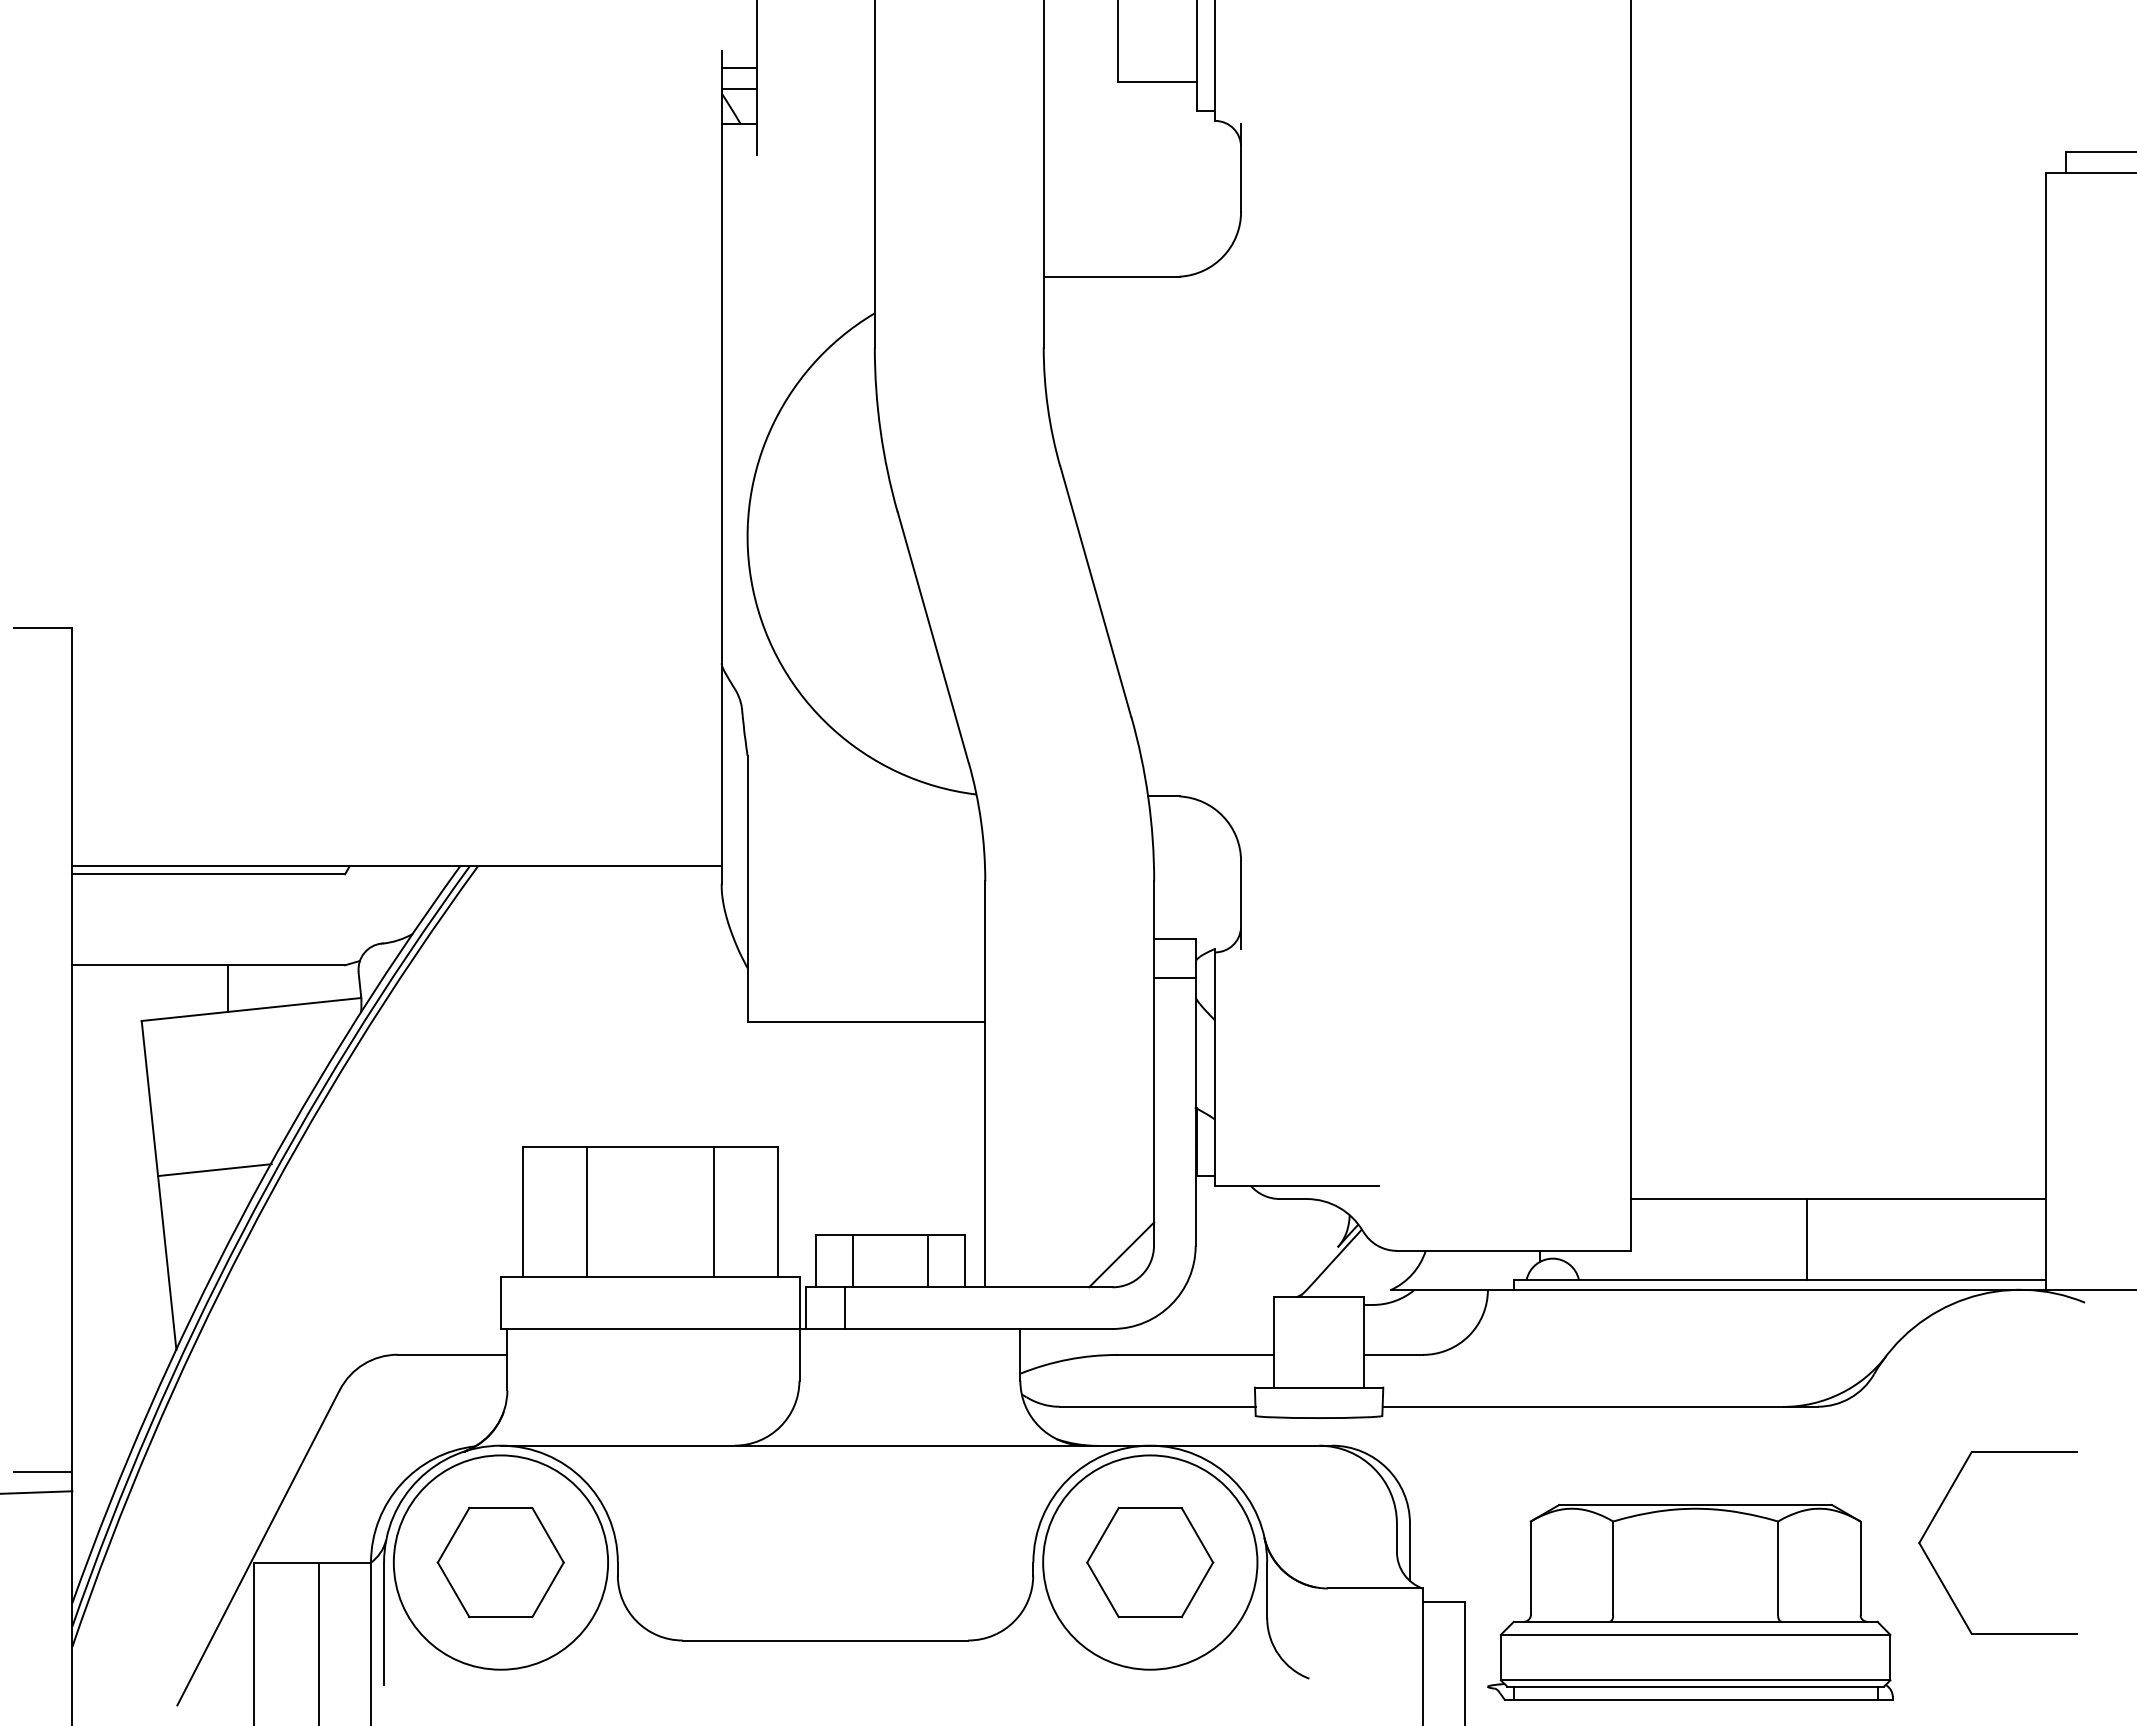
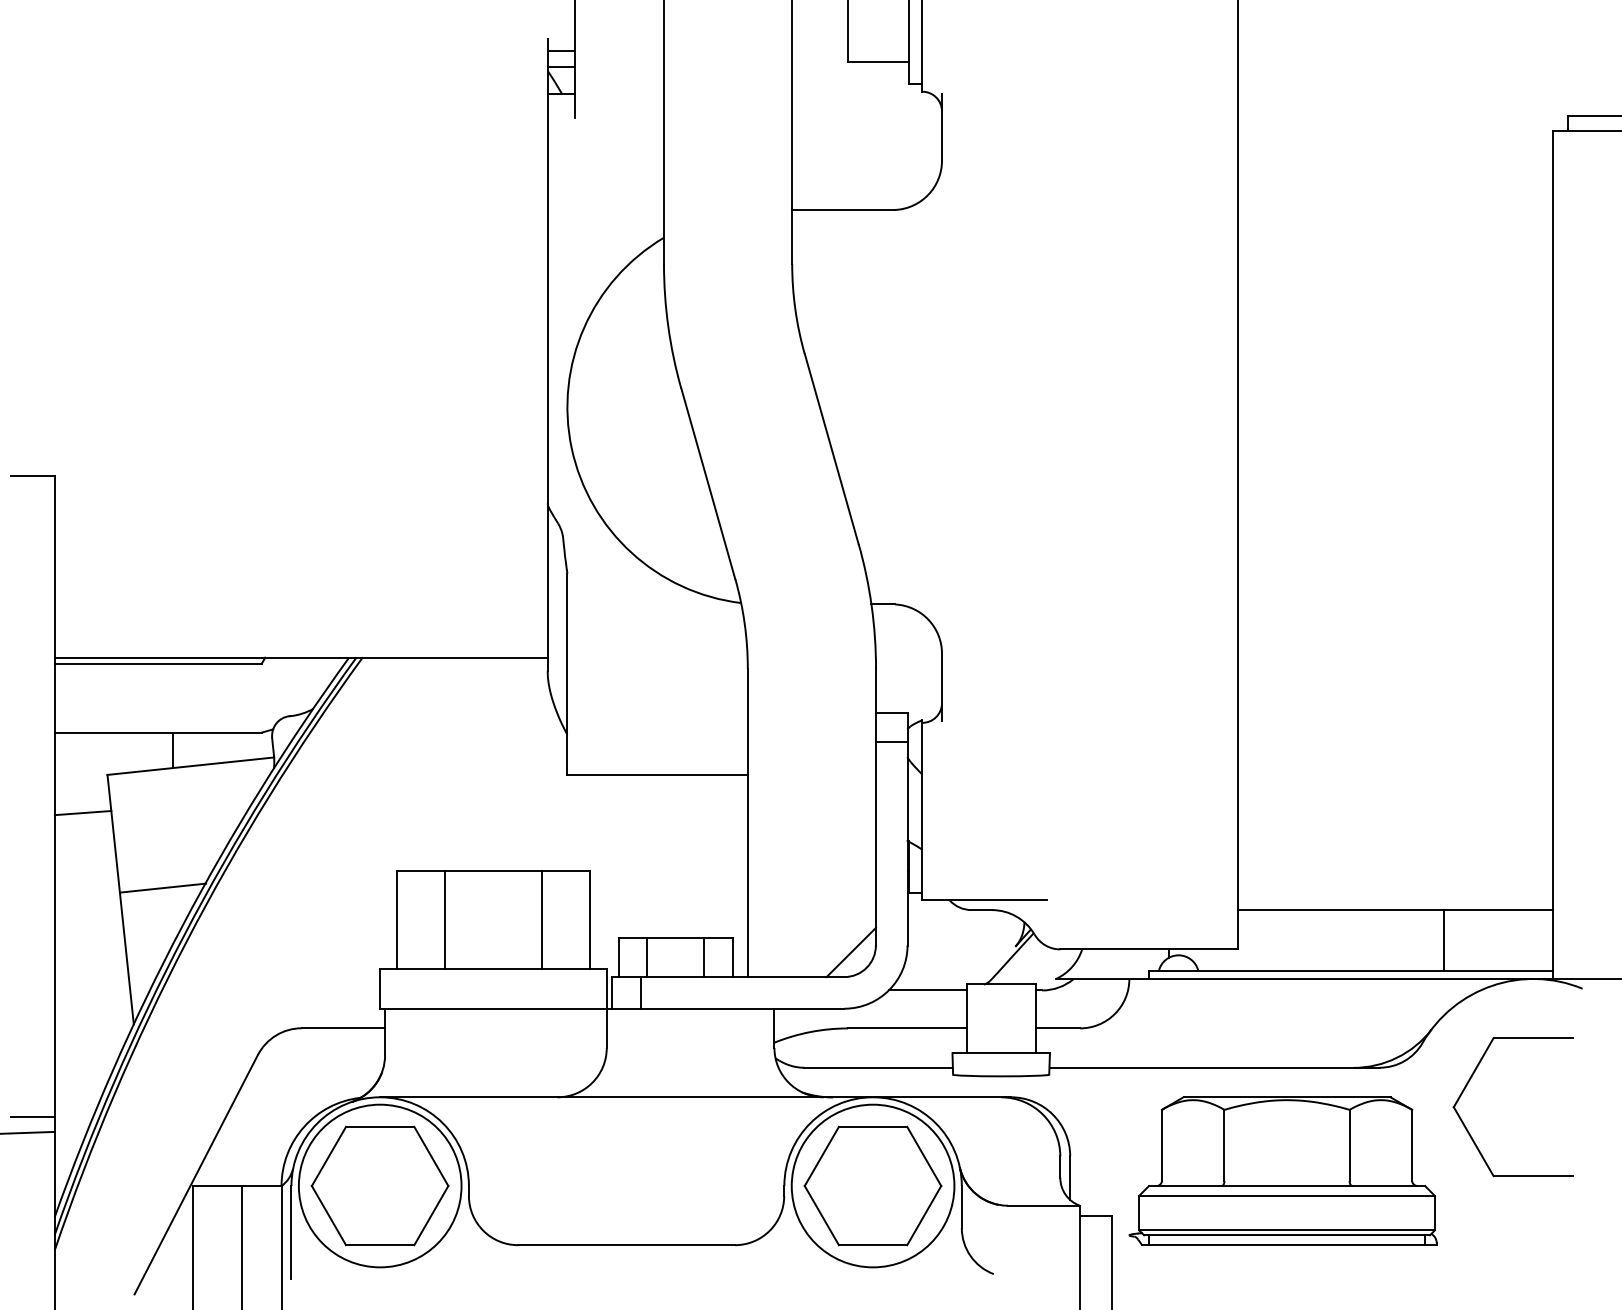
line: (108, 1071) -> (82, 813), added
line: (1806, 1239) -> (1444, 940), moved
line: (1221, 1304) -> (927, 990), added
part: (500, 1561) -> (379, 1185), size x1.43
part: (1149, 1561) -> (872, 1185), size x1.43
part: (1941, 1577) -> (1470, 1133), moved
part: (1689, 1601) -> (1282, 1170), moved

